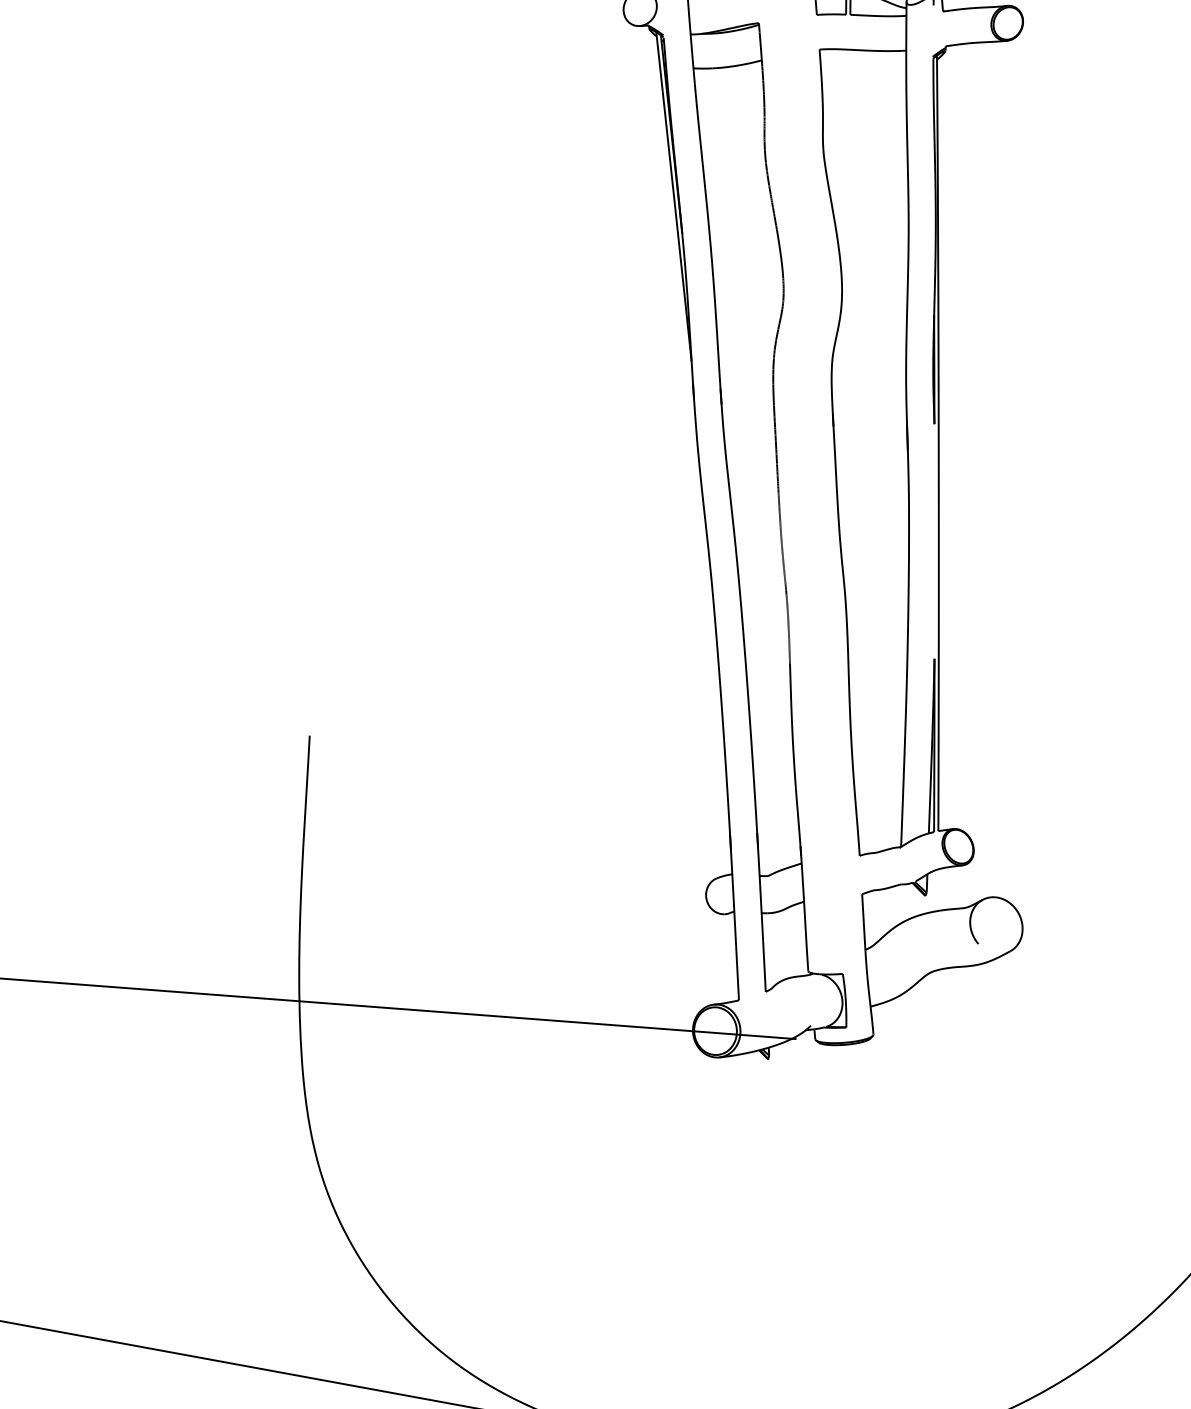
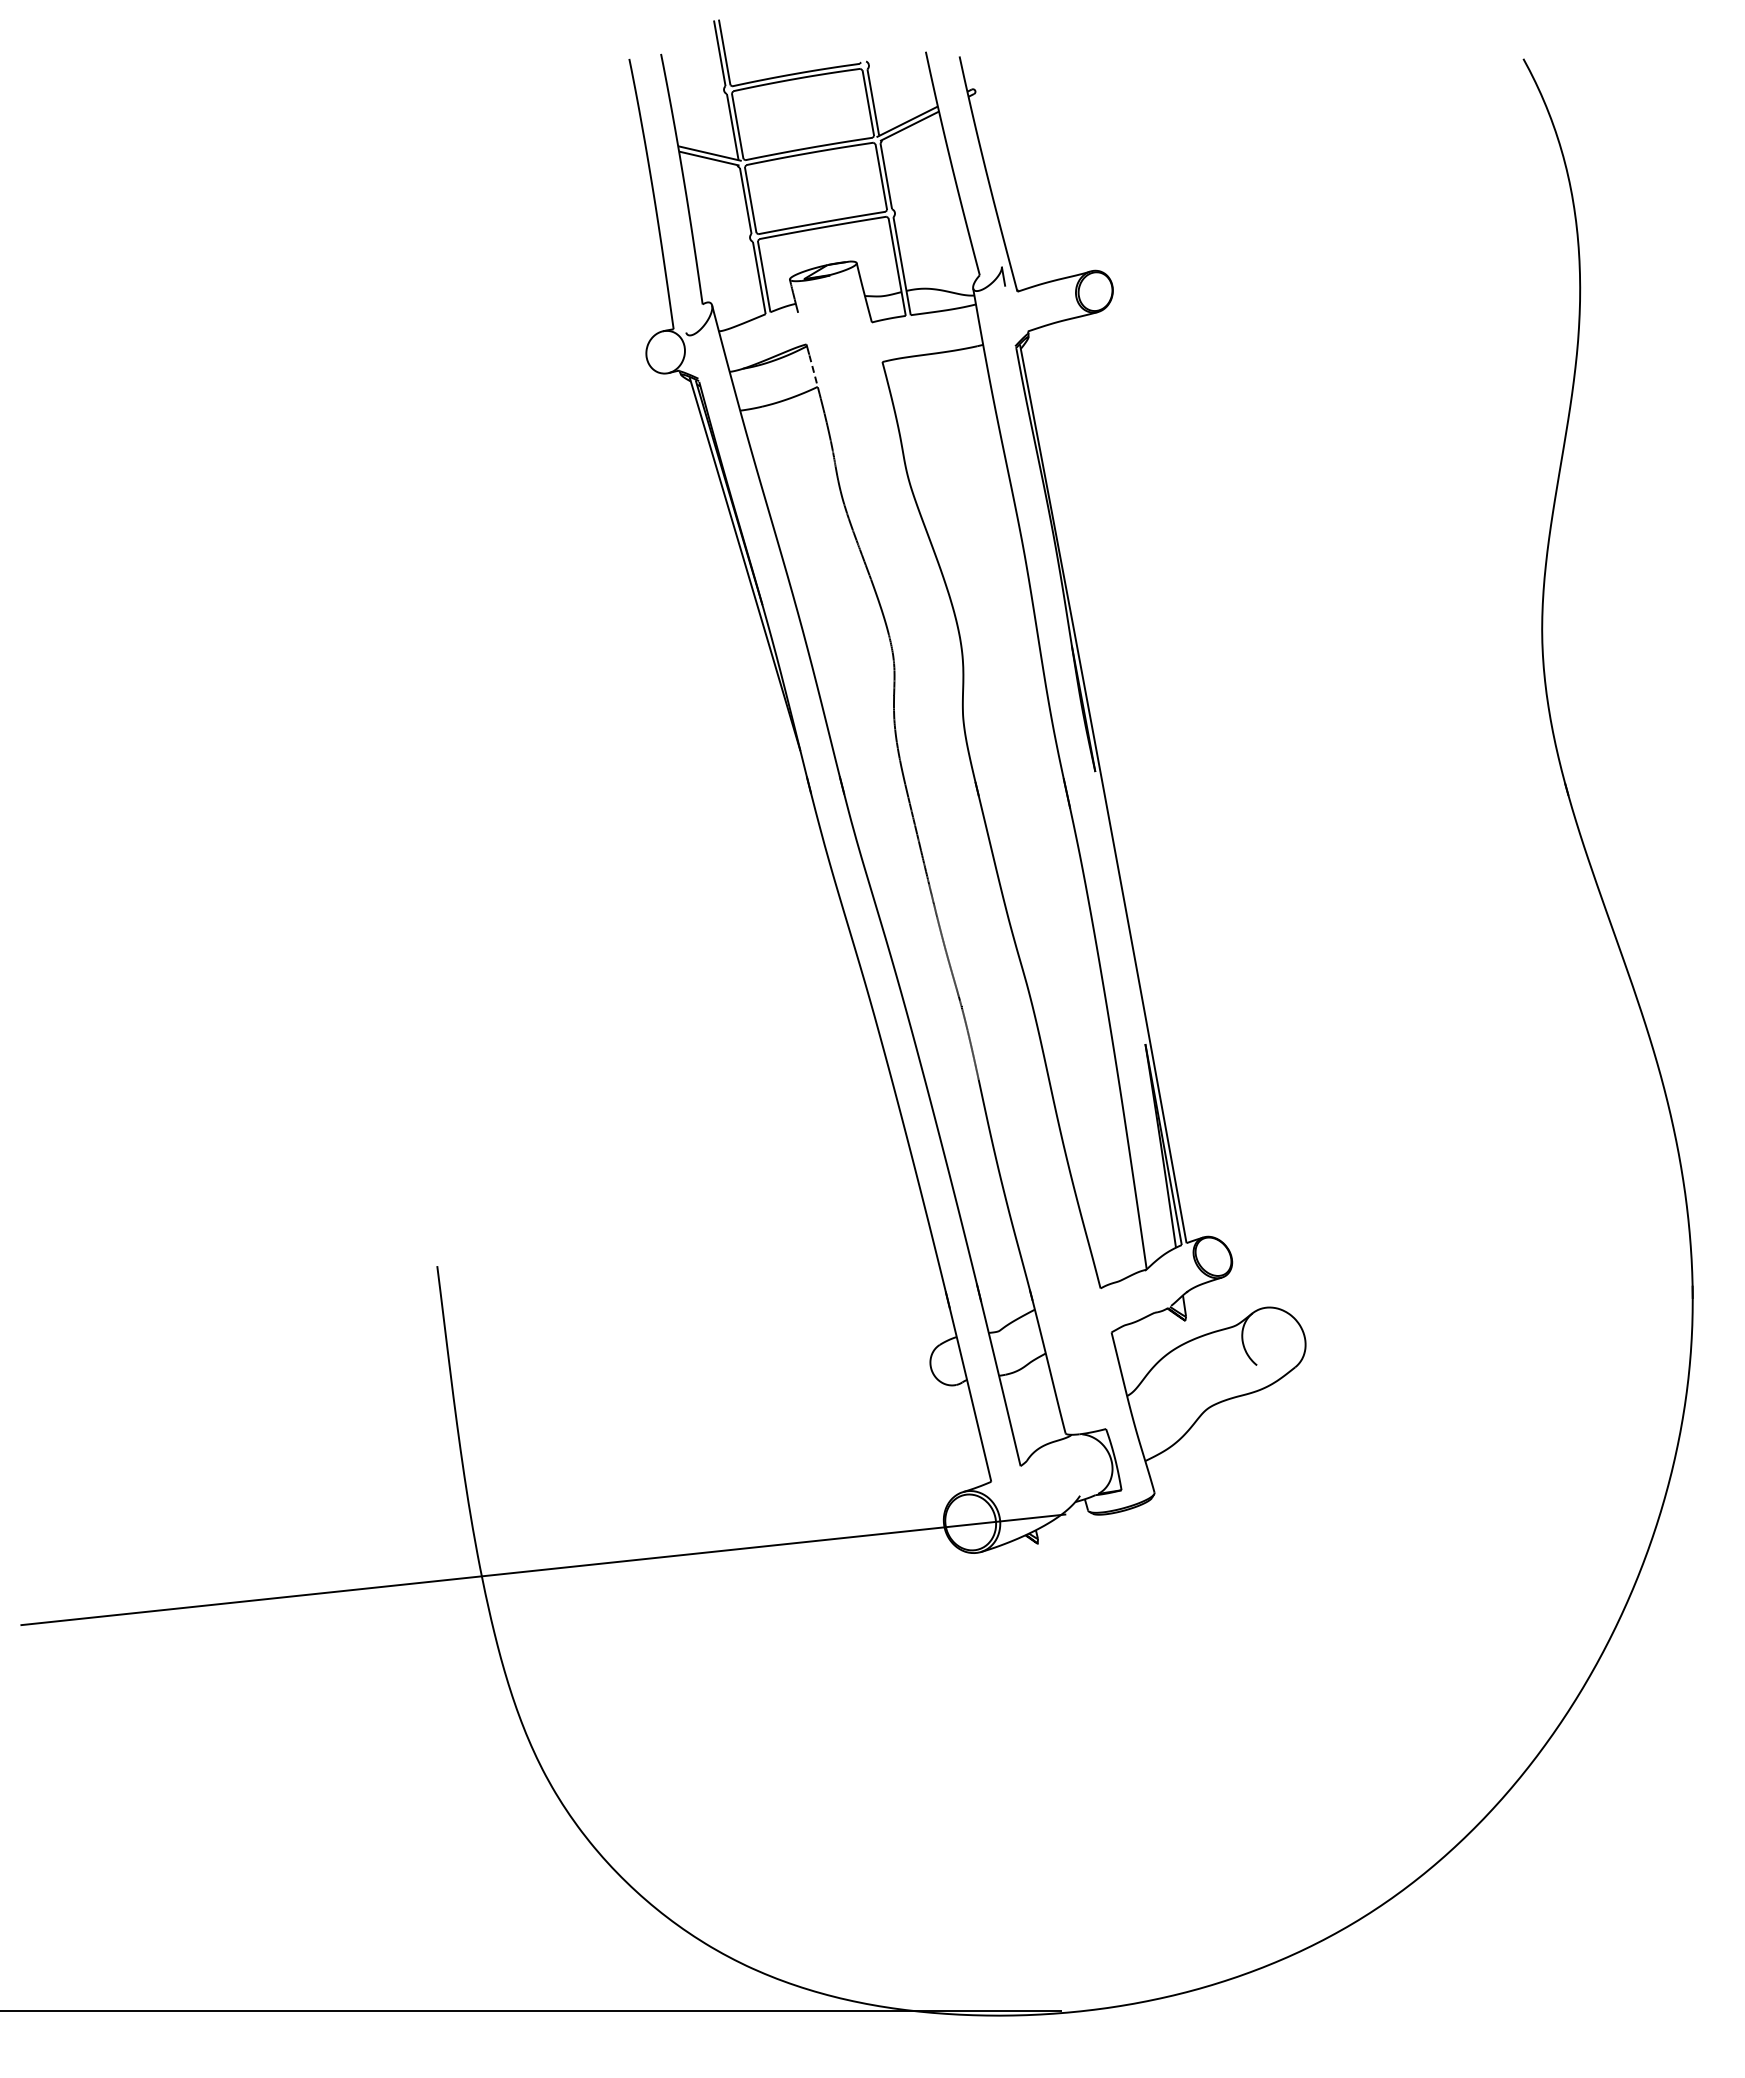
line: (760, 49) -> (814, 374), solid -> dashed

